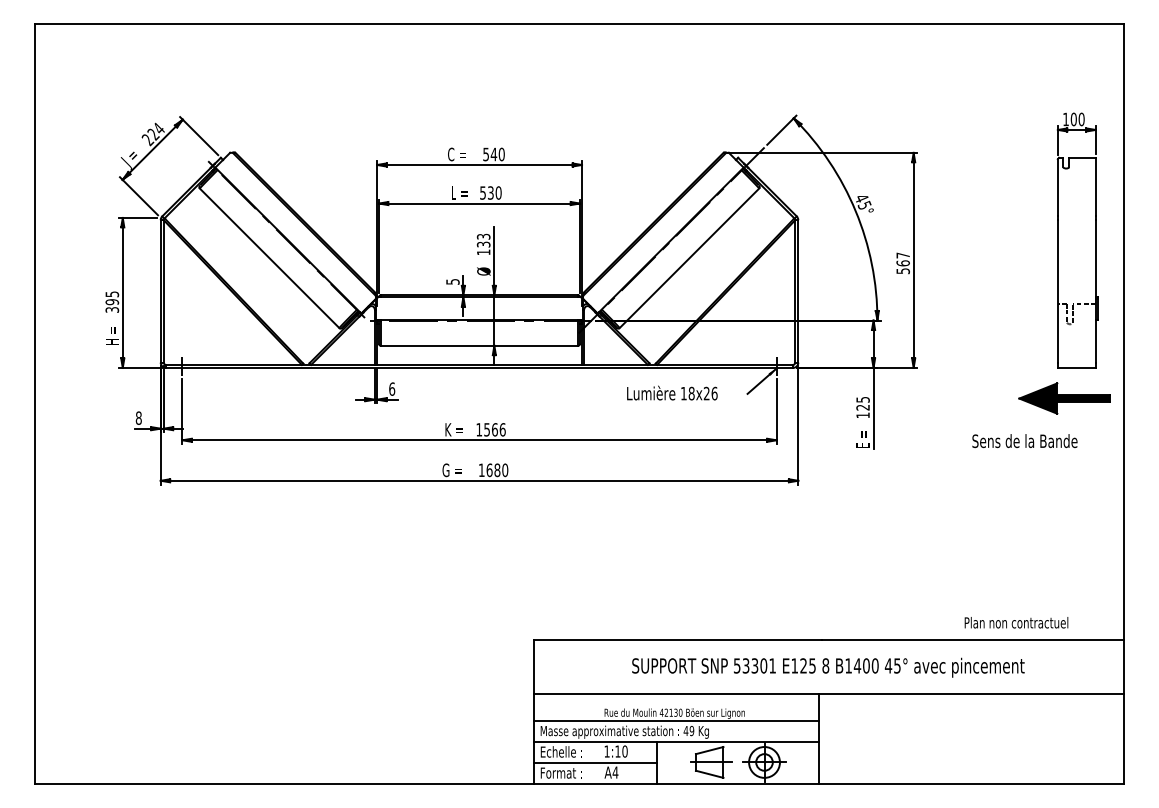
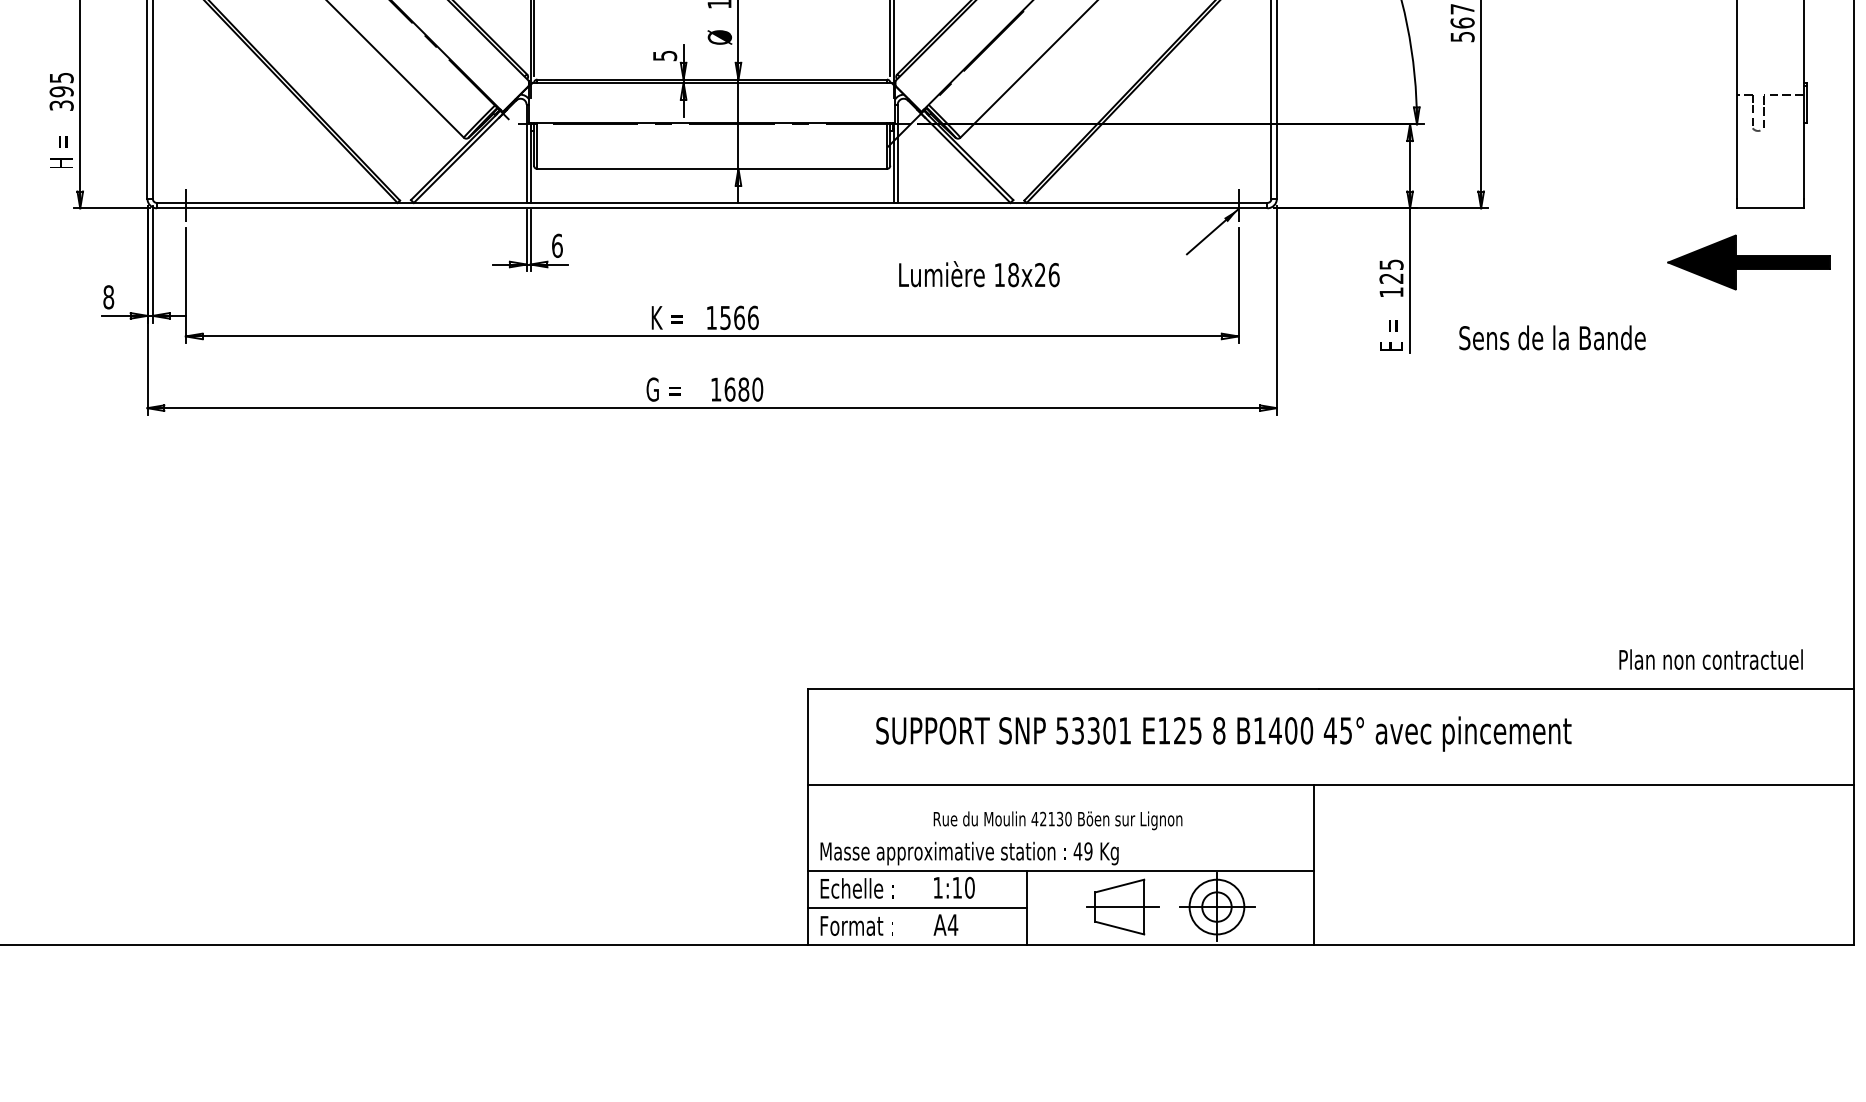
text: (672, 392) -> (979, 273), moved
text: (1024, 441) -> (1551, 338), moved
text: (1016, 622) -> (1711, 659), moved
text: (828, 667) -> (1224, 733), moved
line: (676, 721) -> (1061, 834), removed

